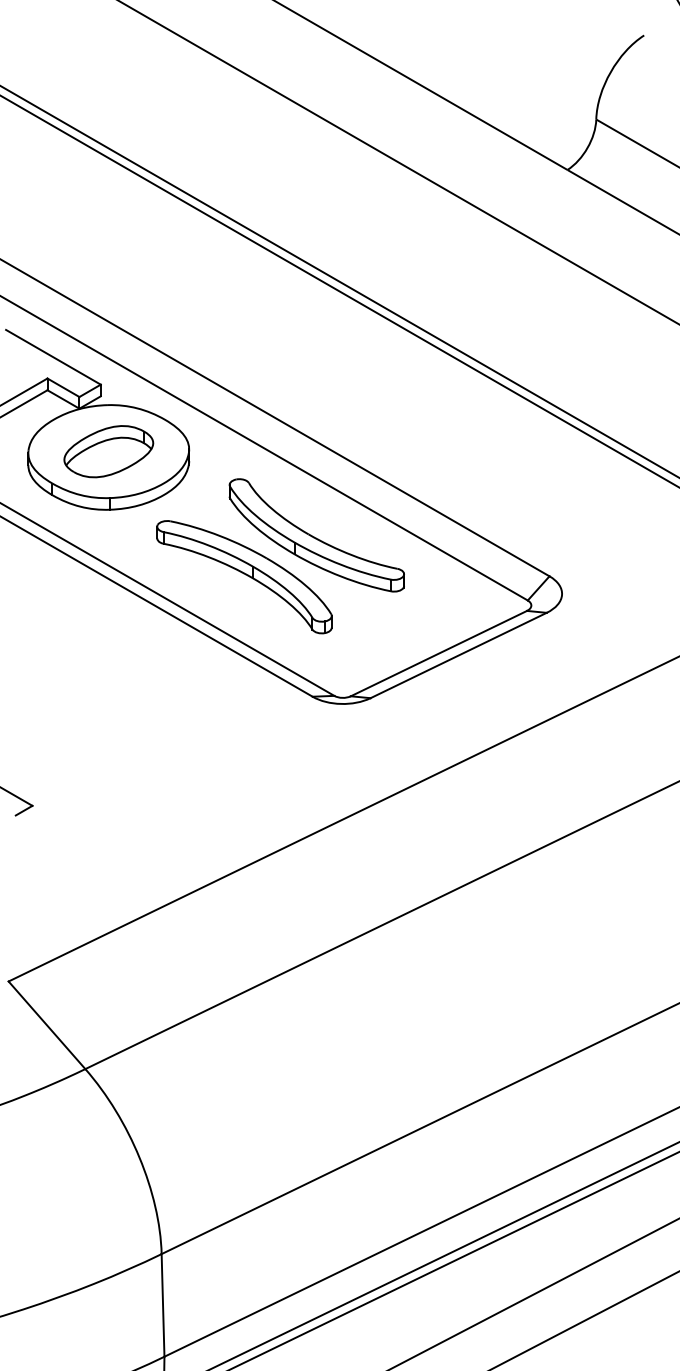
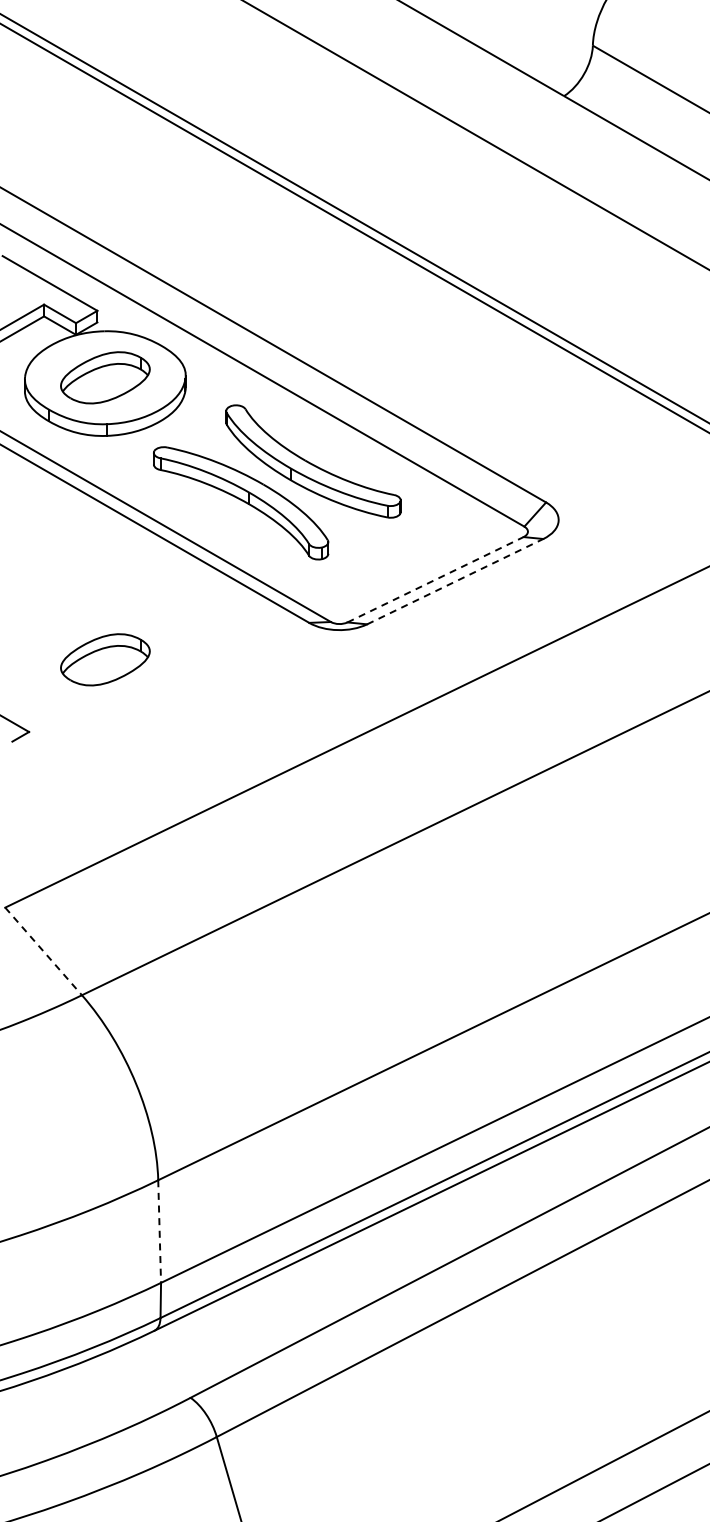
line: (438, 653) -> (435, 579), solid -> dashed
line: (458, 655) -> (455, 581), solid -> dashed
part: (108, 733) -> (105, 659), added
line: (46, 1025) -> (43, 951), solid -> dashed
line: (162, 1306) -> (159, 1232), solid -> dashed

